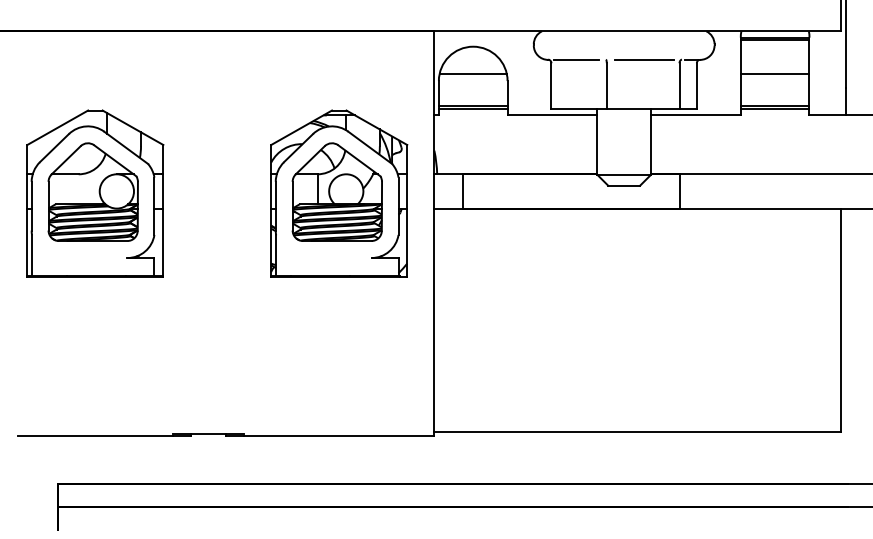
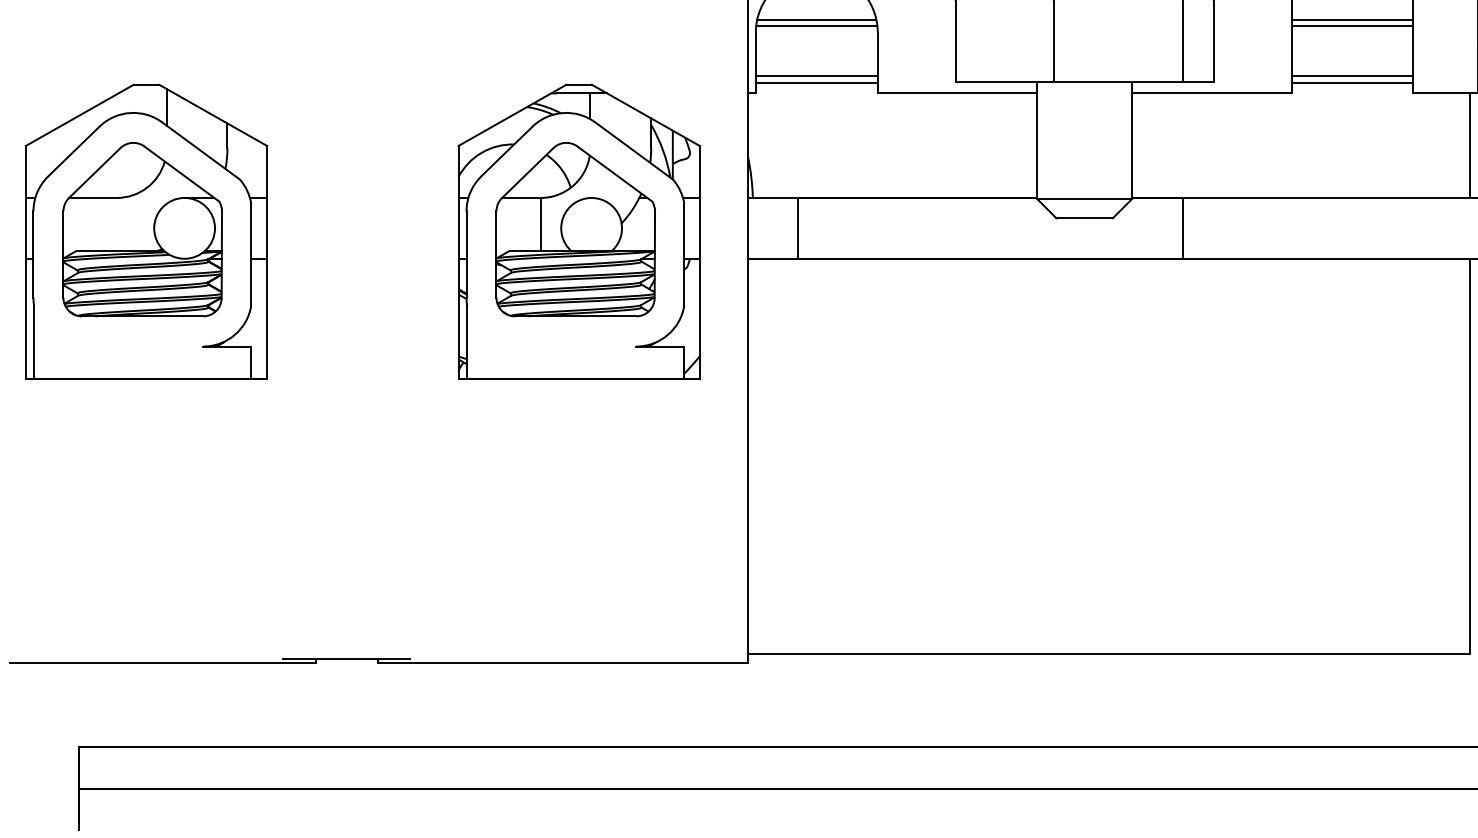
line: (473, 77) -> (817, 26), added
line: (774, 77) -> (1351, 26), added
line: (841, 144) -> (1470, 145), added

